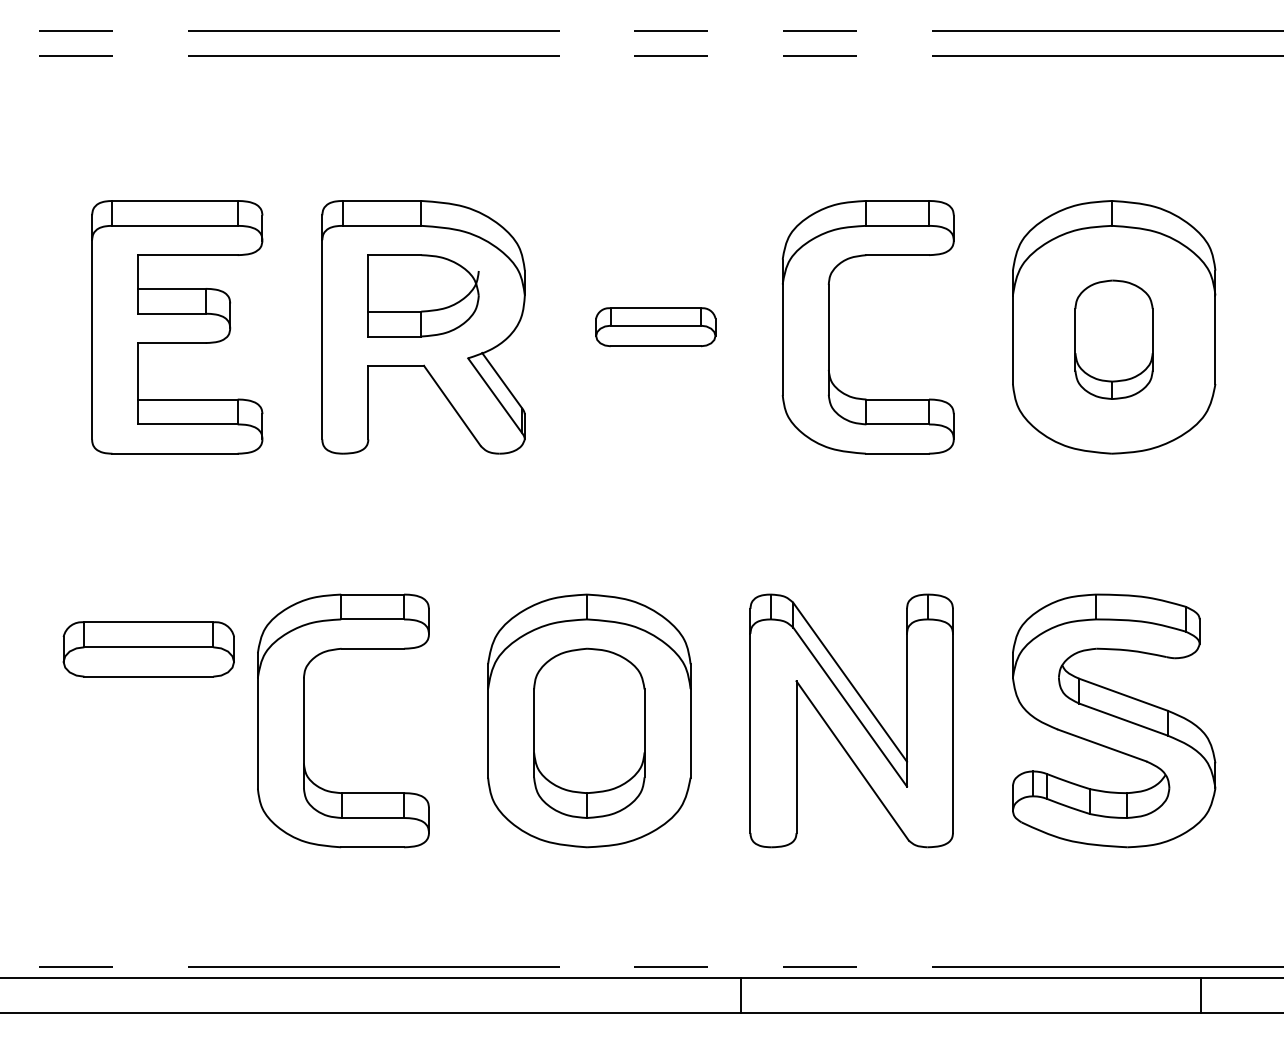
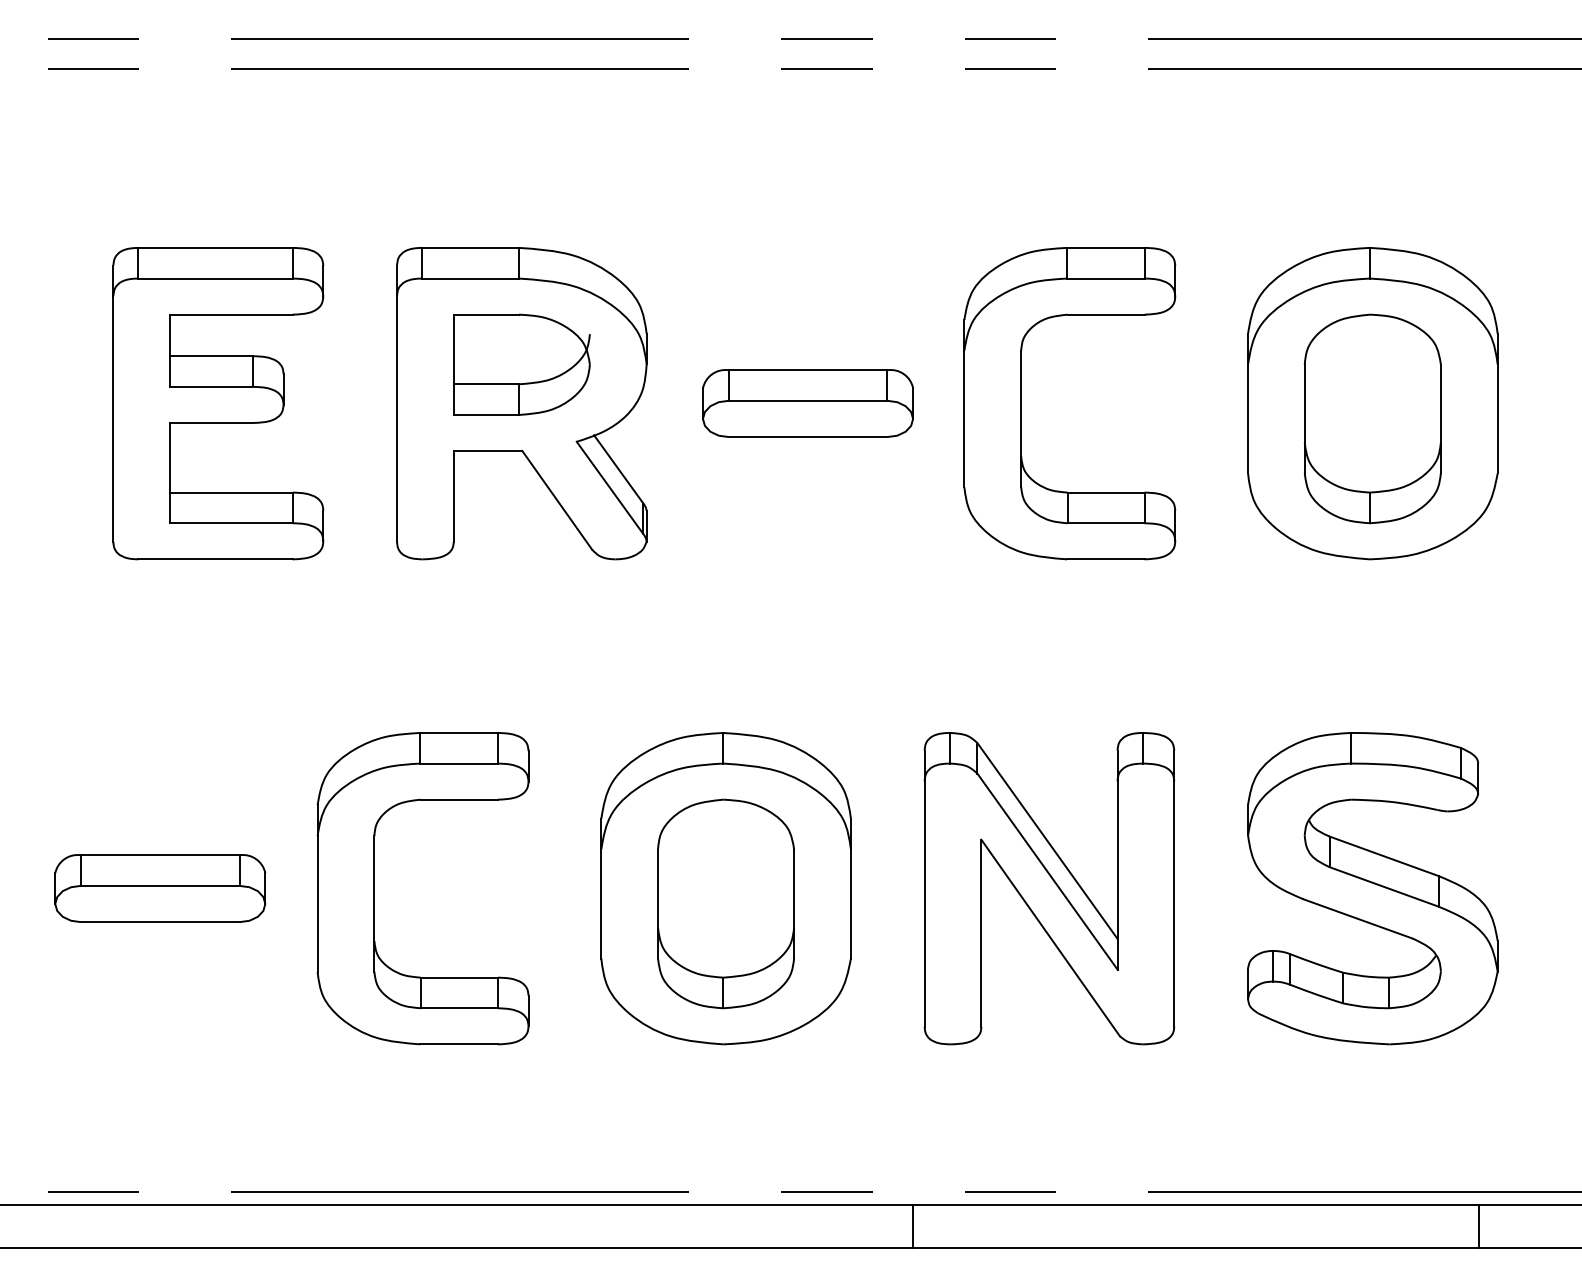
part: (655, 327) -> (807, 403), size x1.43
part: (1113, 339) -> (1372, 418), size x1.43
part: (149, 649) -> (160, 888), moved

